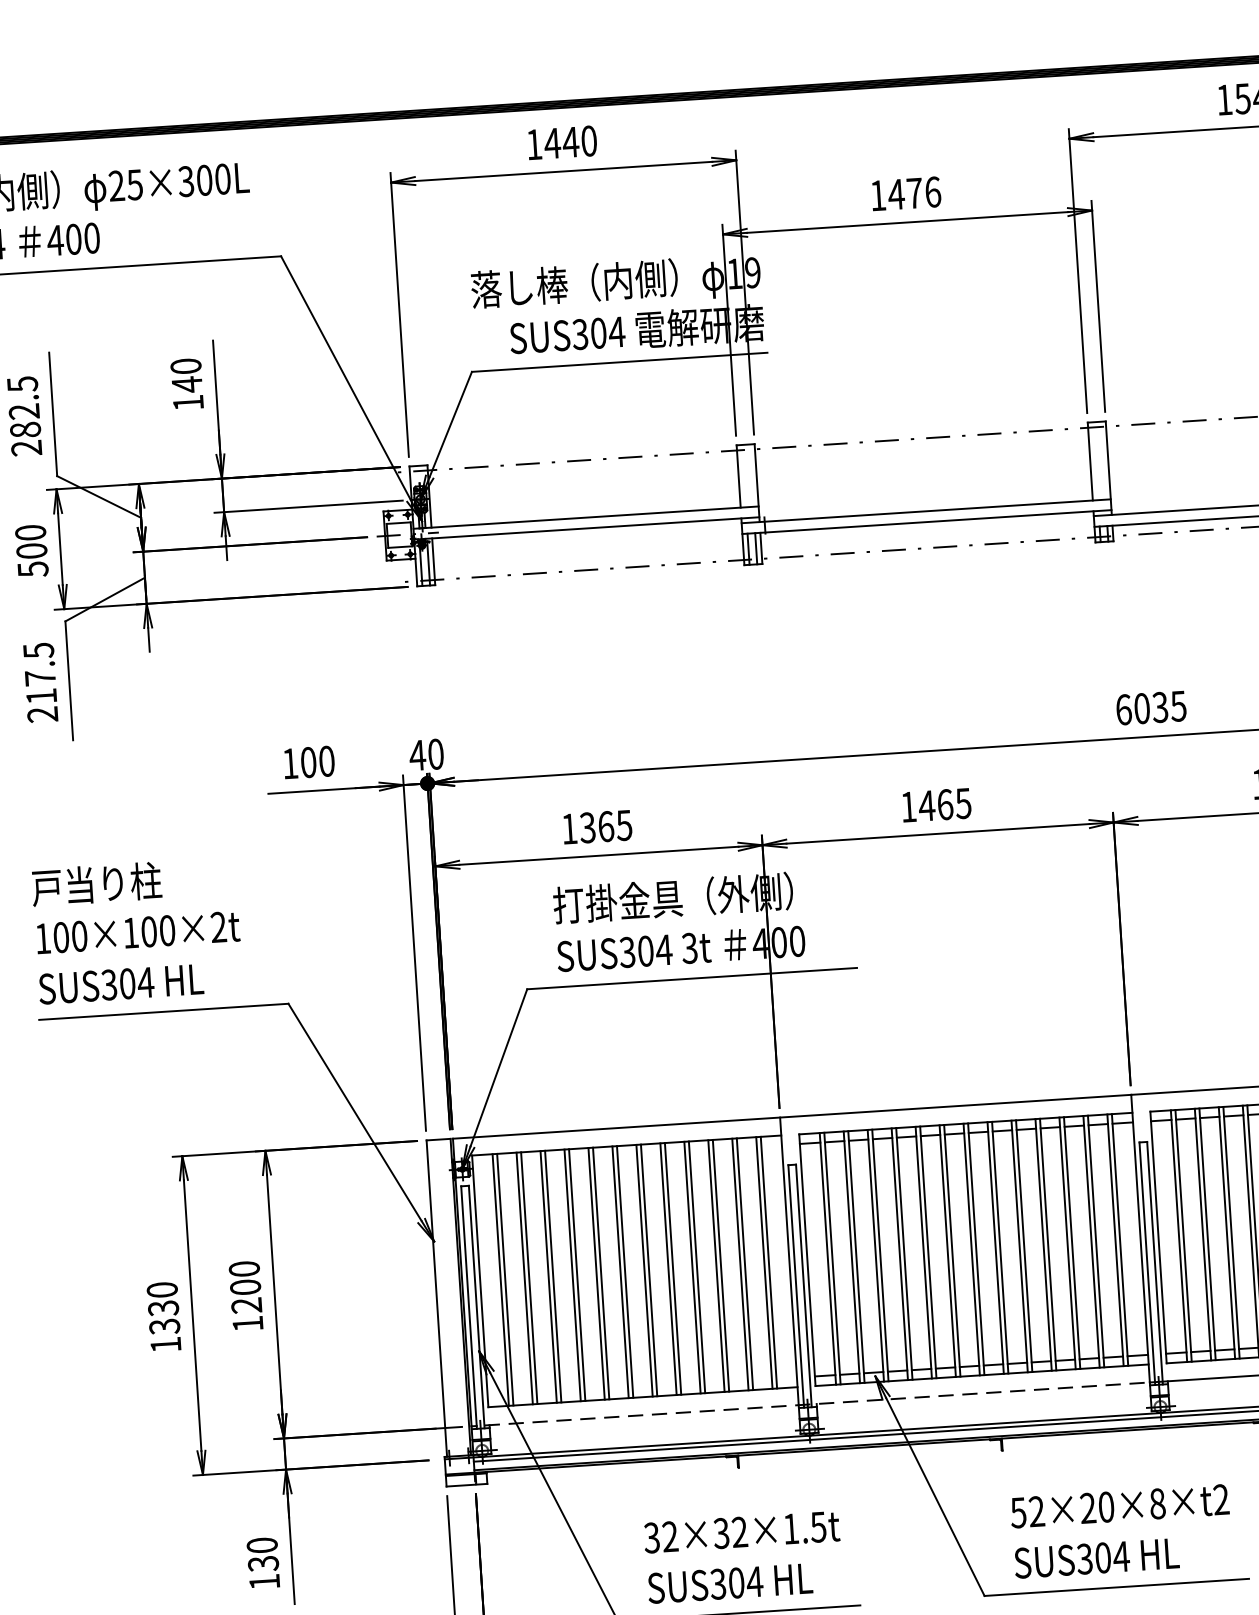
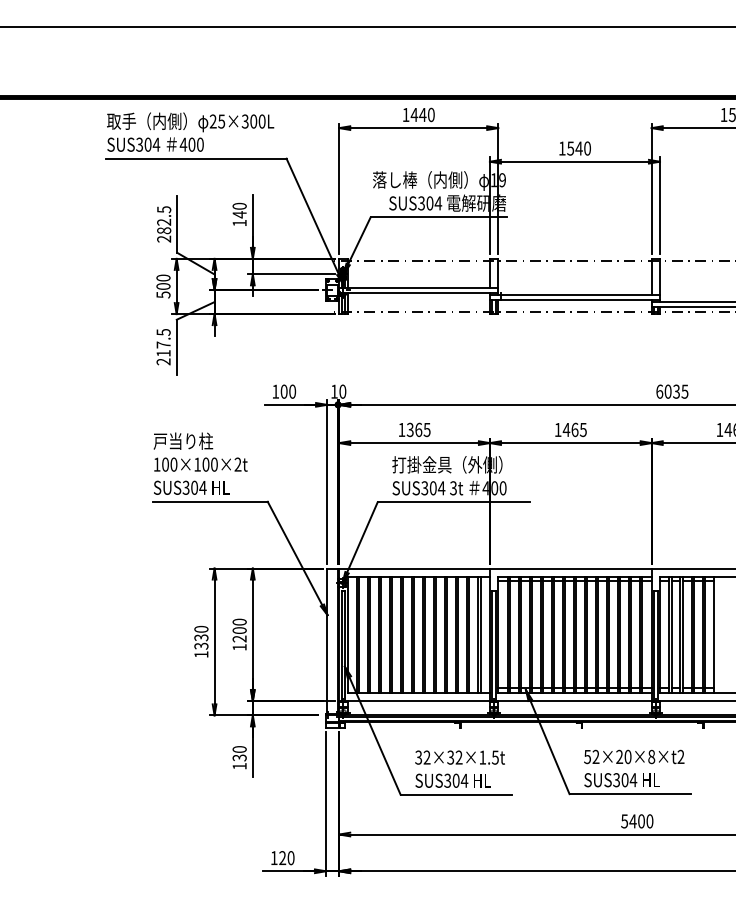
text: (913, 193) -> (578, 148), 1476 -> 1540
text: (417, 755) -> (334, 391), 40 -> 10
line: (819, 1404) -> (499, 701), dashed -> solid

